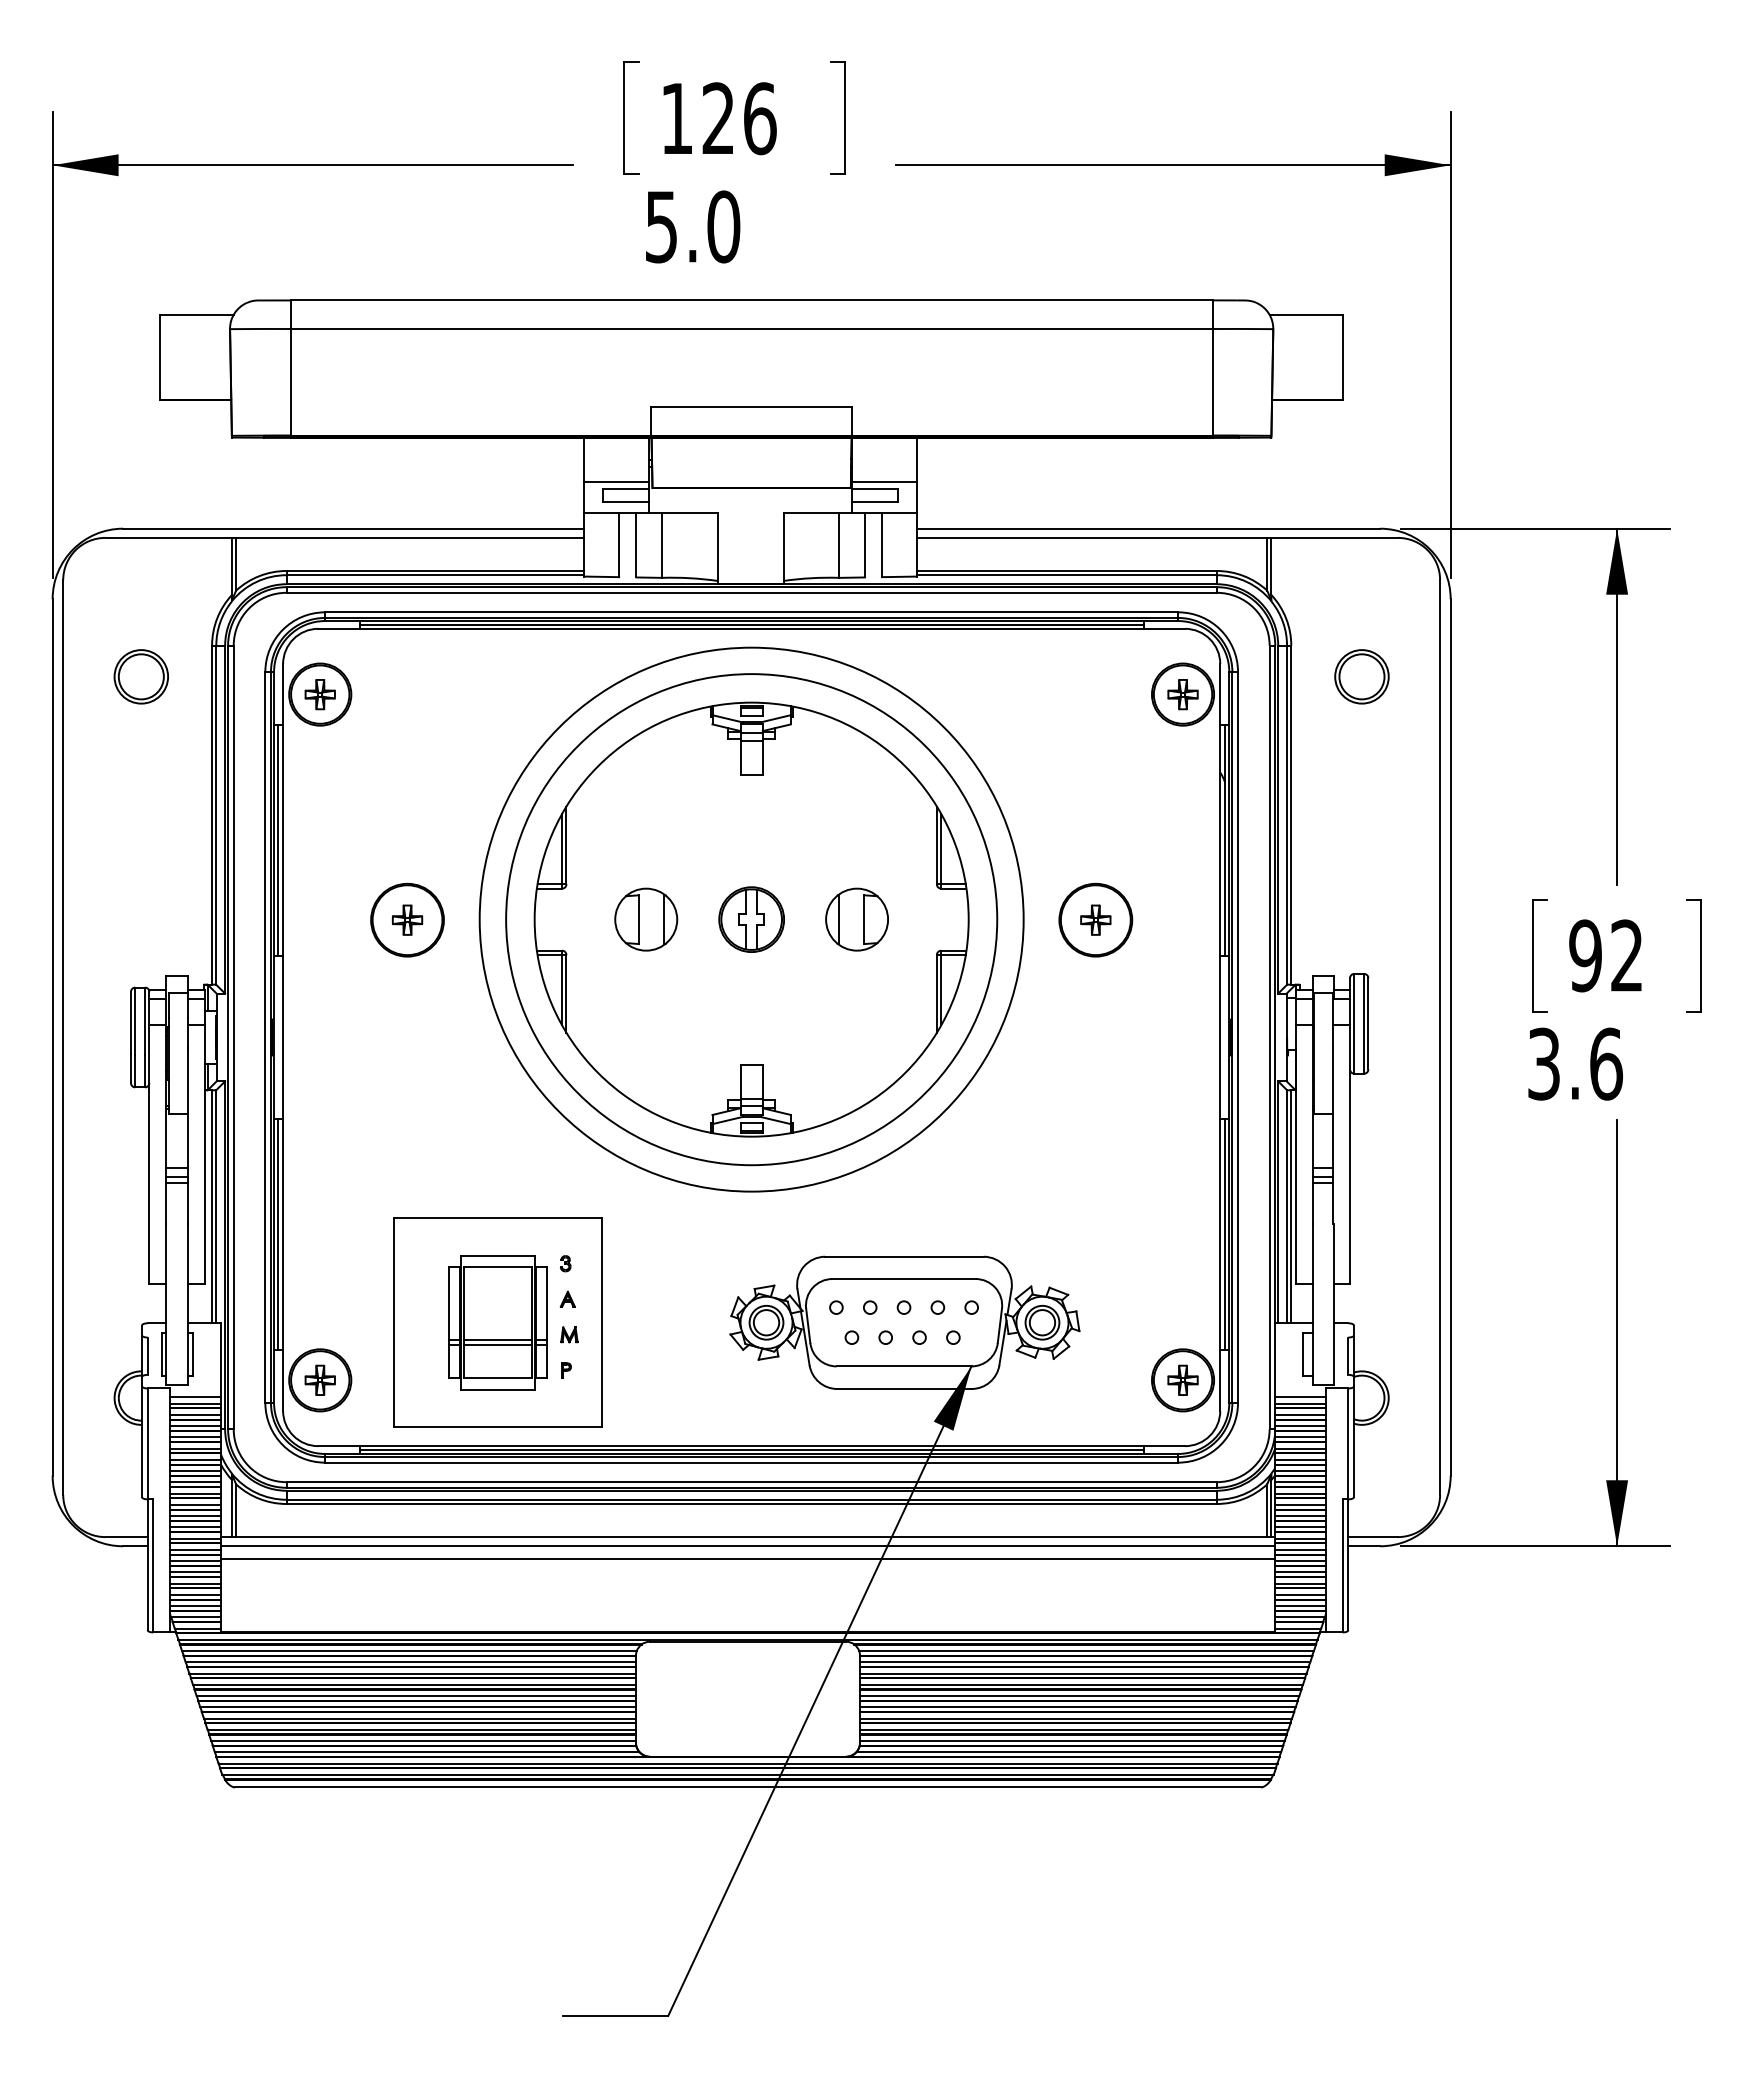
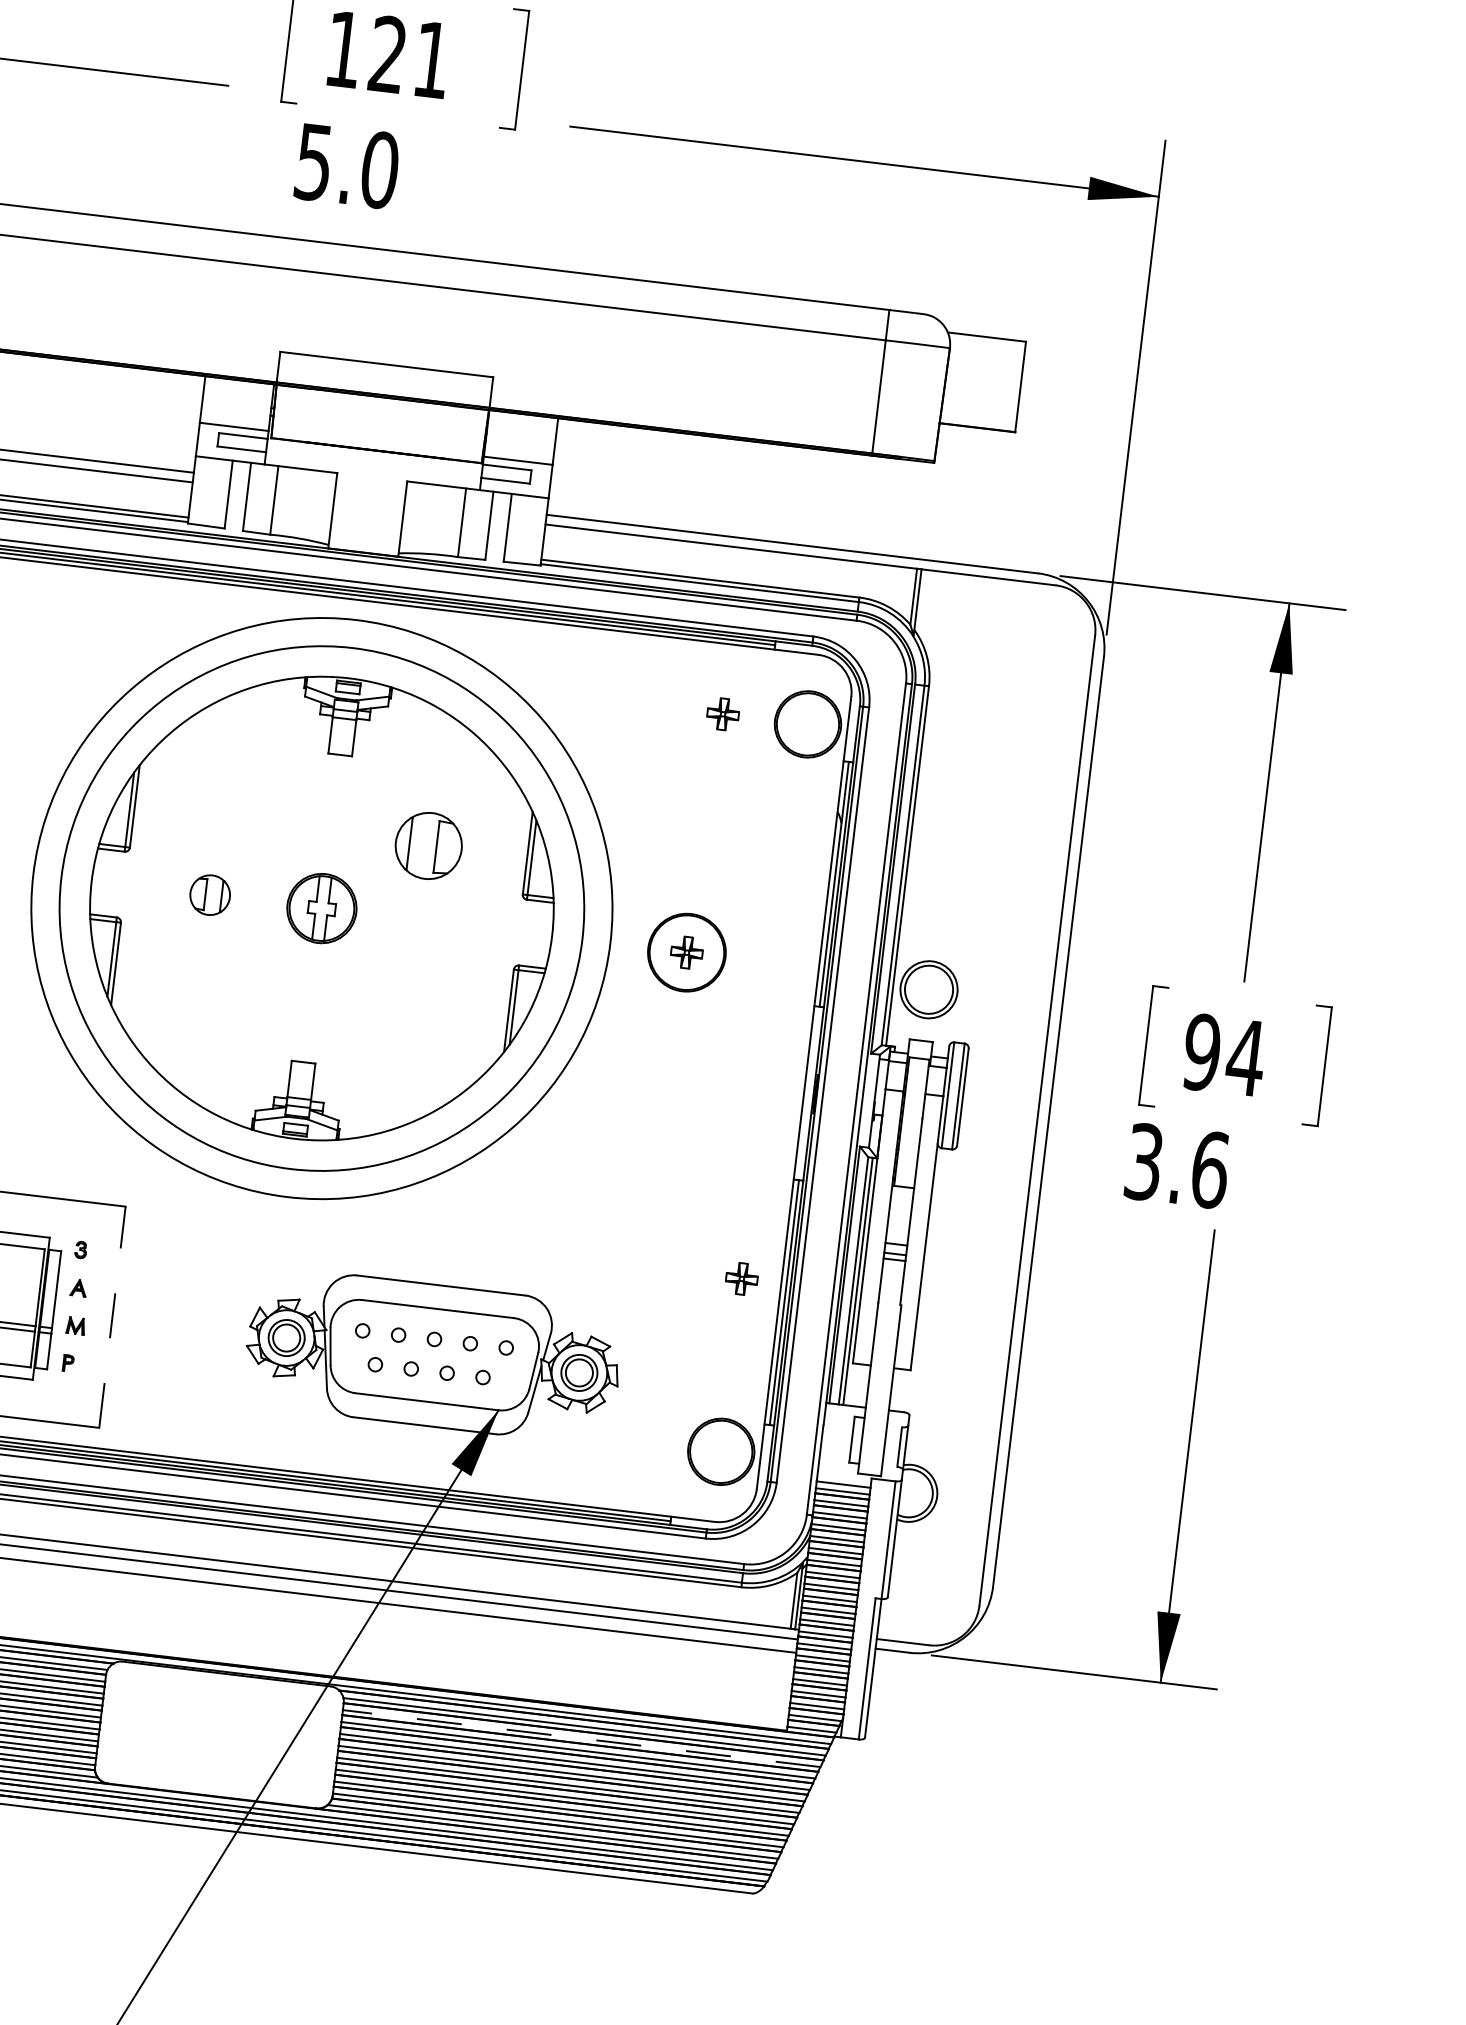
text: (760, 118) -> (432, 59), 126 -> 121
part: (1361, 676) -> (928, 989), moved
part: (1182, 694) -> (722, 714), moved
part: (646, 919) -> (210, 895), size x0.6
part: (856, 919) -> (428, 845), moved
text: (1626, 955) -> (1245, 1057), 92 -> 94
line: (602, 1322) -> (112, 1317), solid -> dashed
part: (1182, 1379) -> (741, 1277), moved
line: (1084, 1662) -> (581, 1738), solid -> dashed

